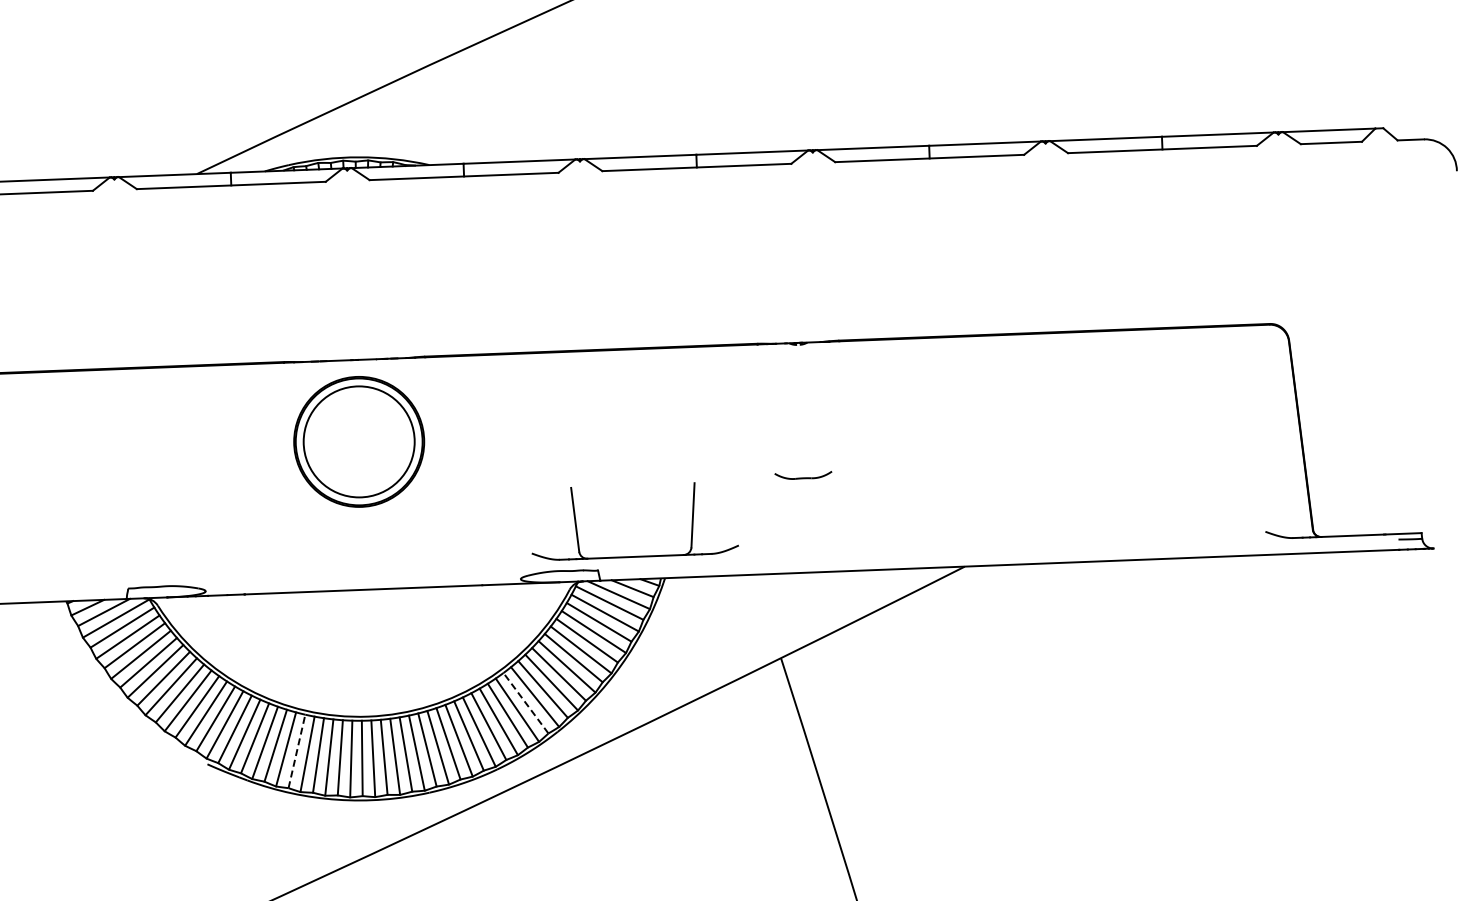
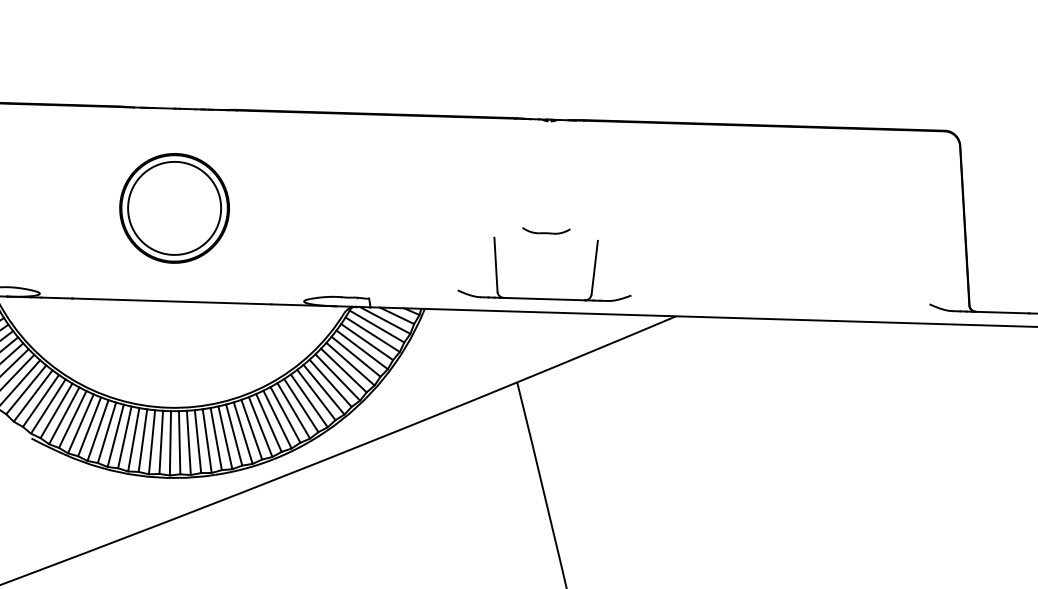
part: (359, 441) -> (174, 208), moved
part: (636, 555) -> (545, 298), moved
line: (525, 703) -> (300, 405), dashed -> solid
line: (296, 751) -> (106, 432), dashed -> solid

